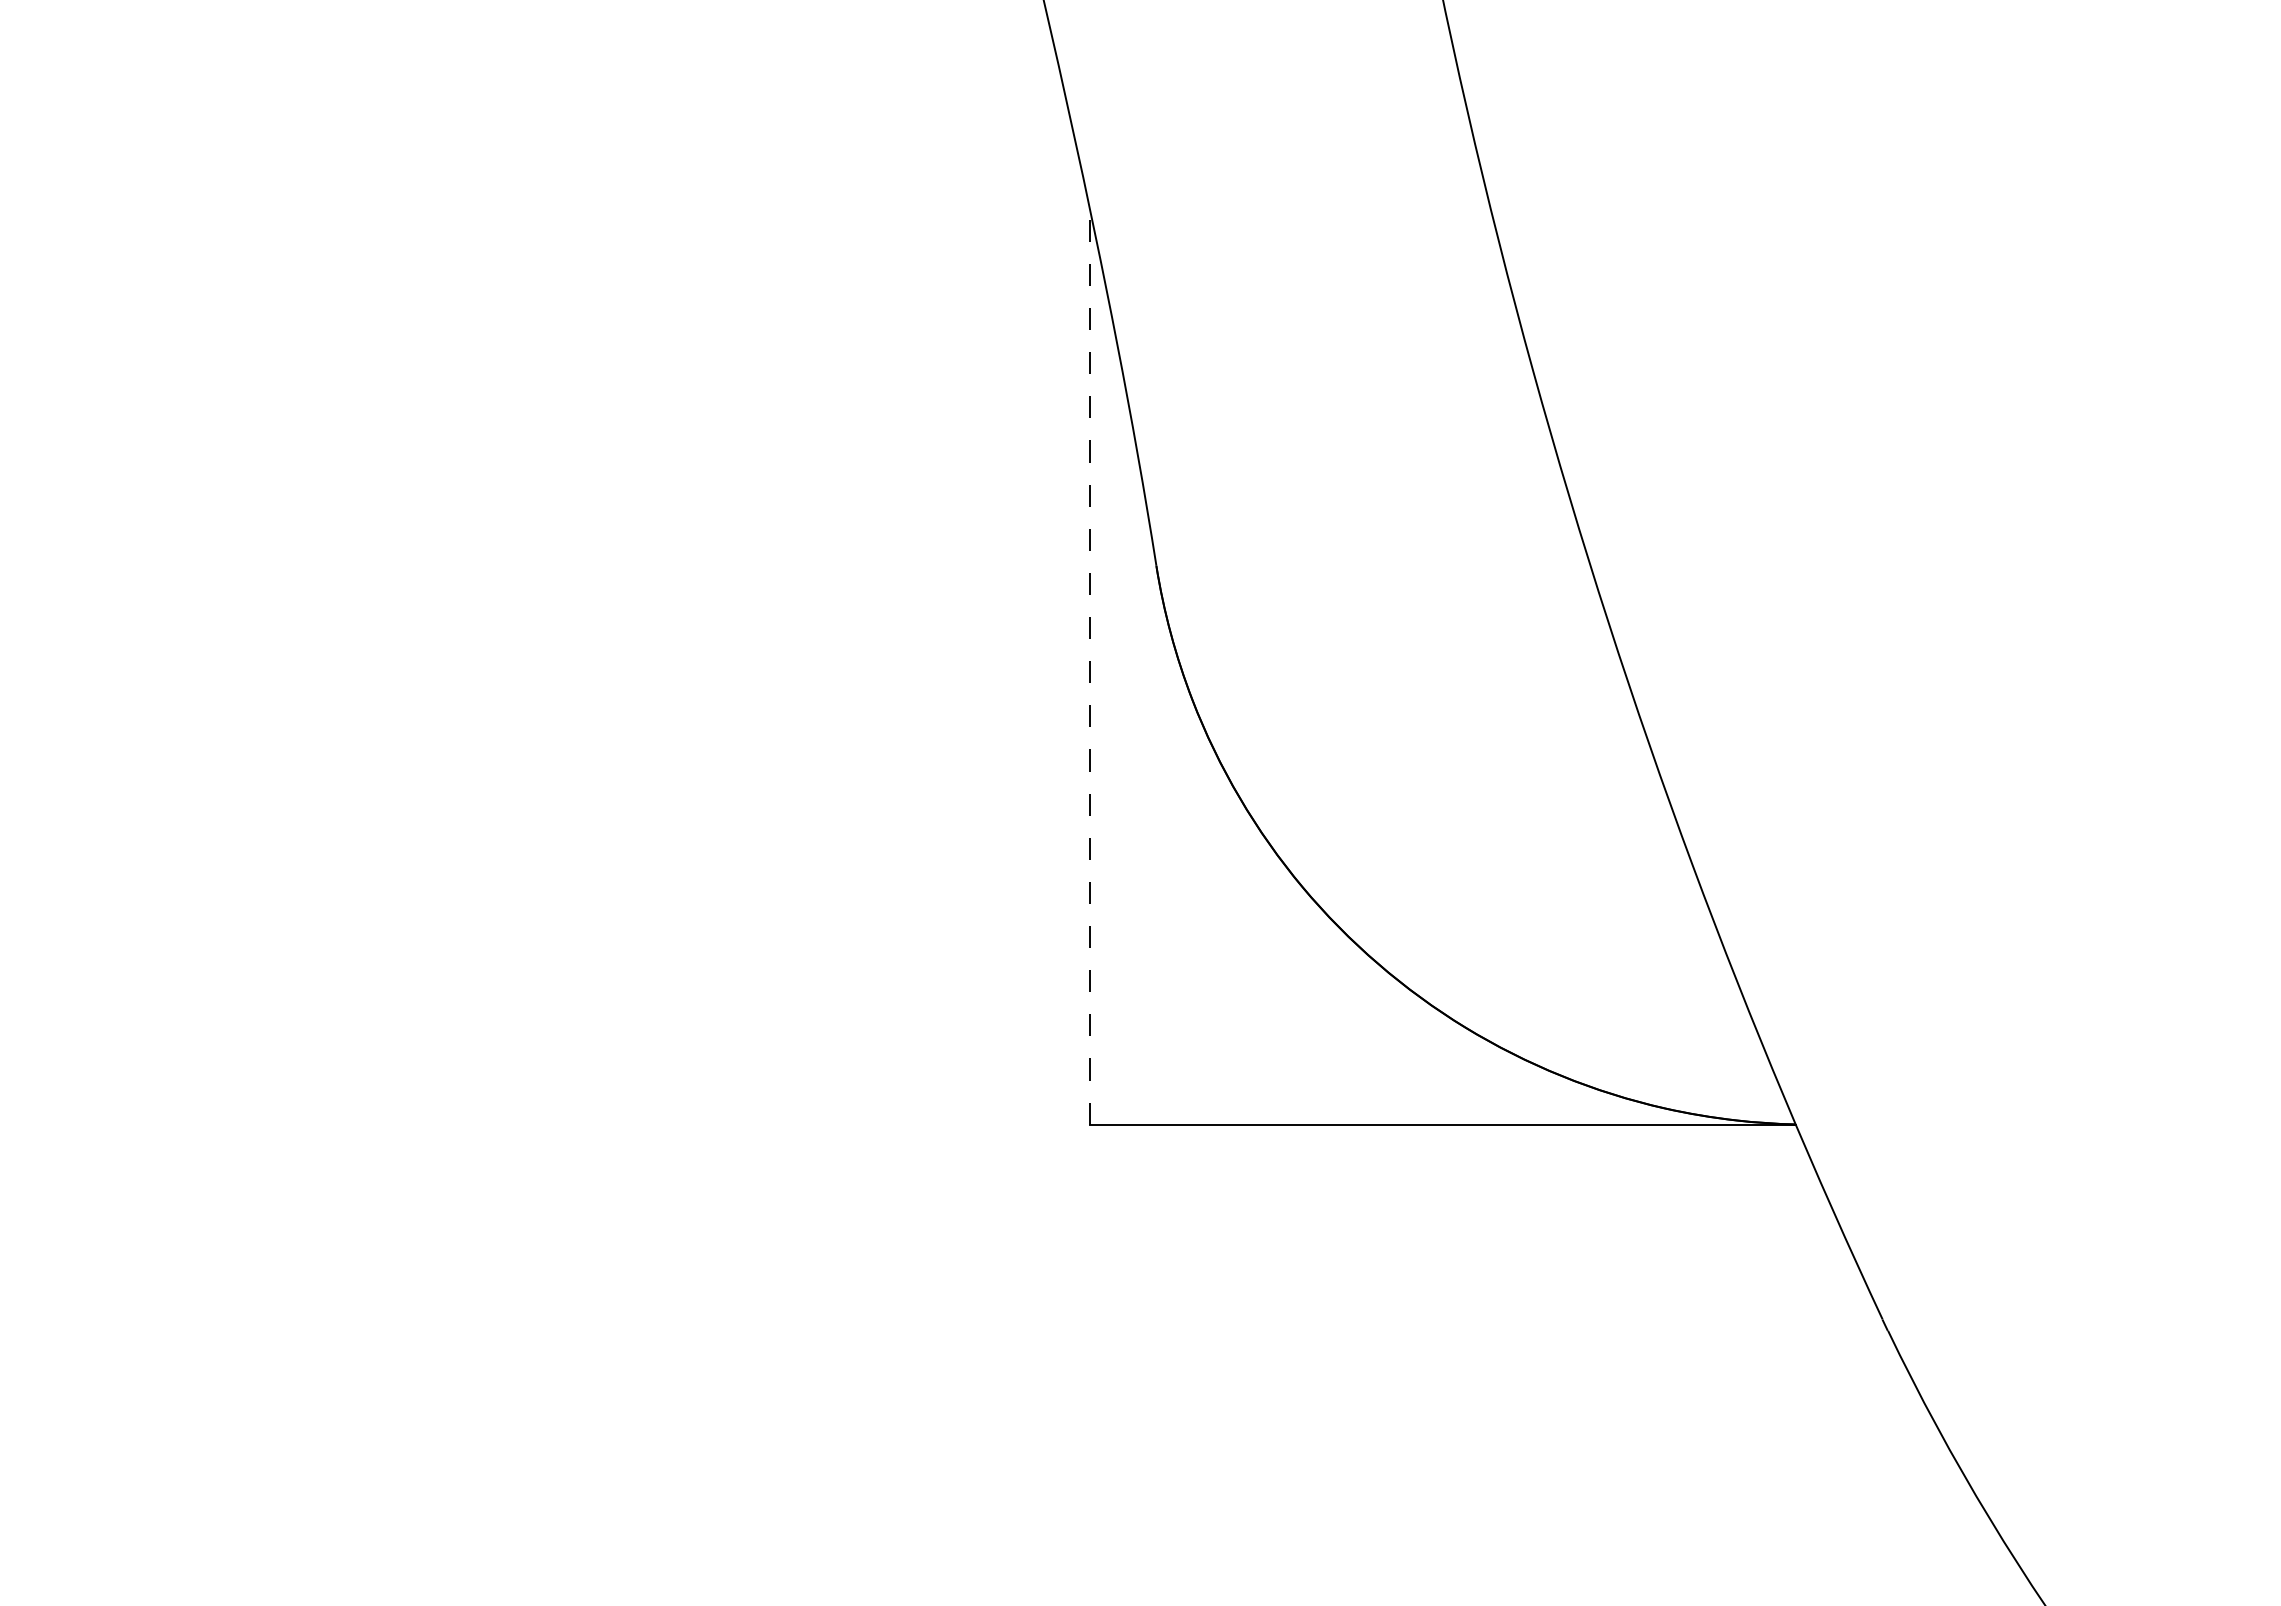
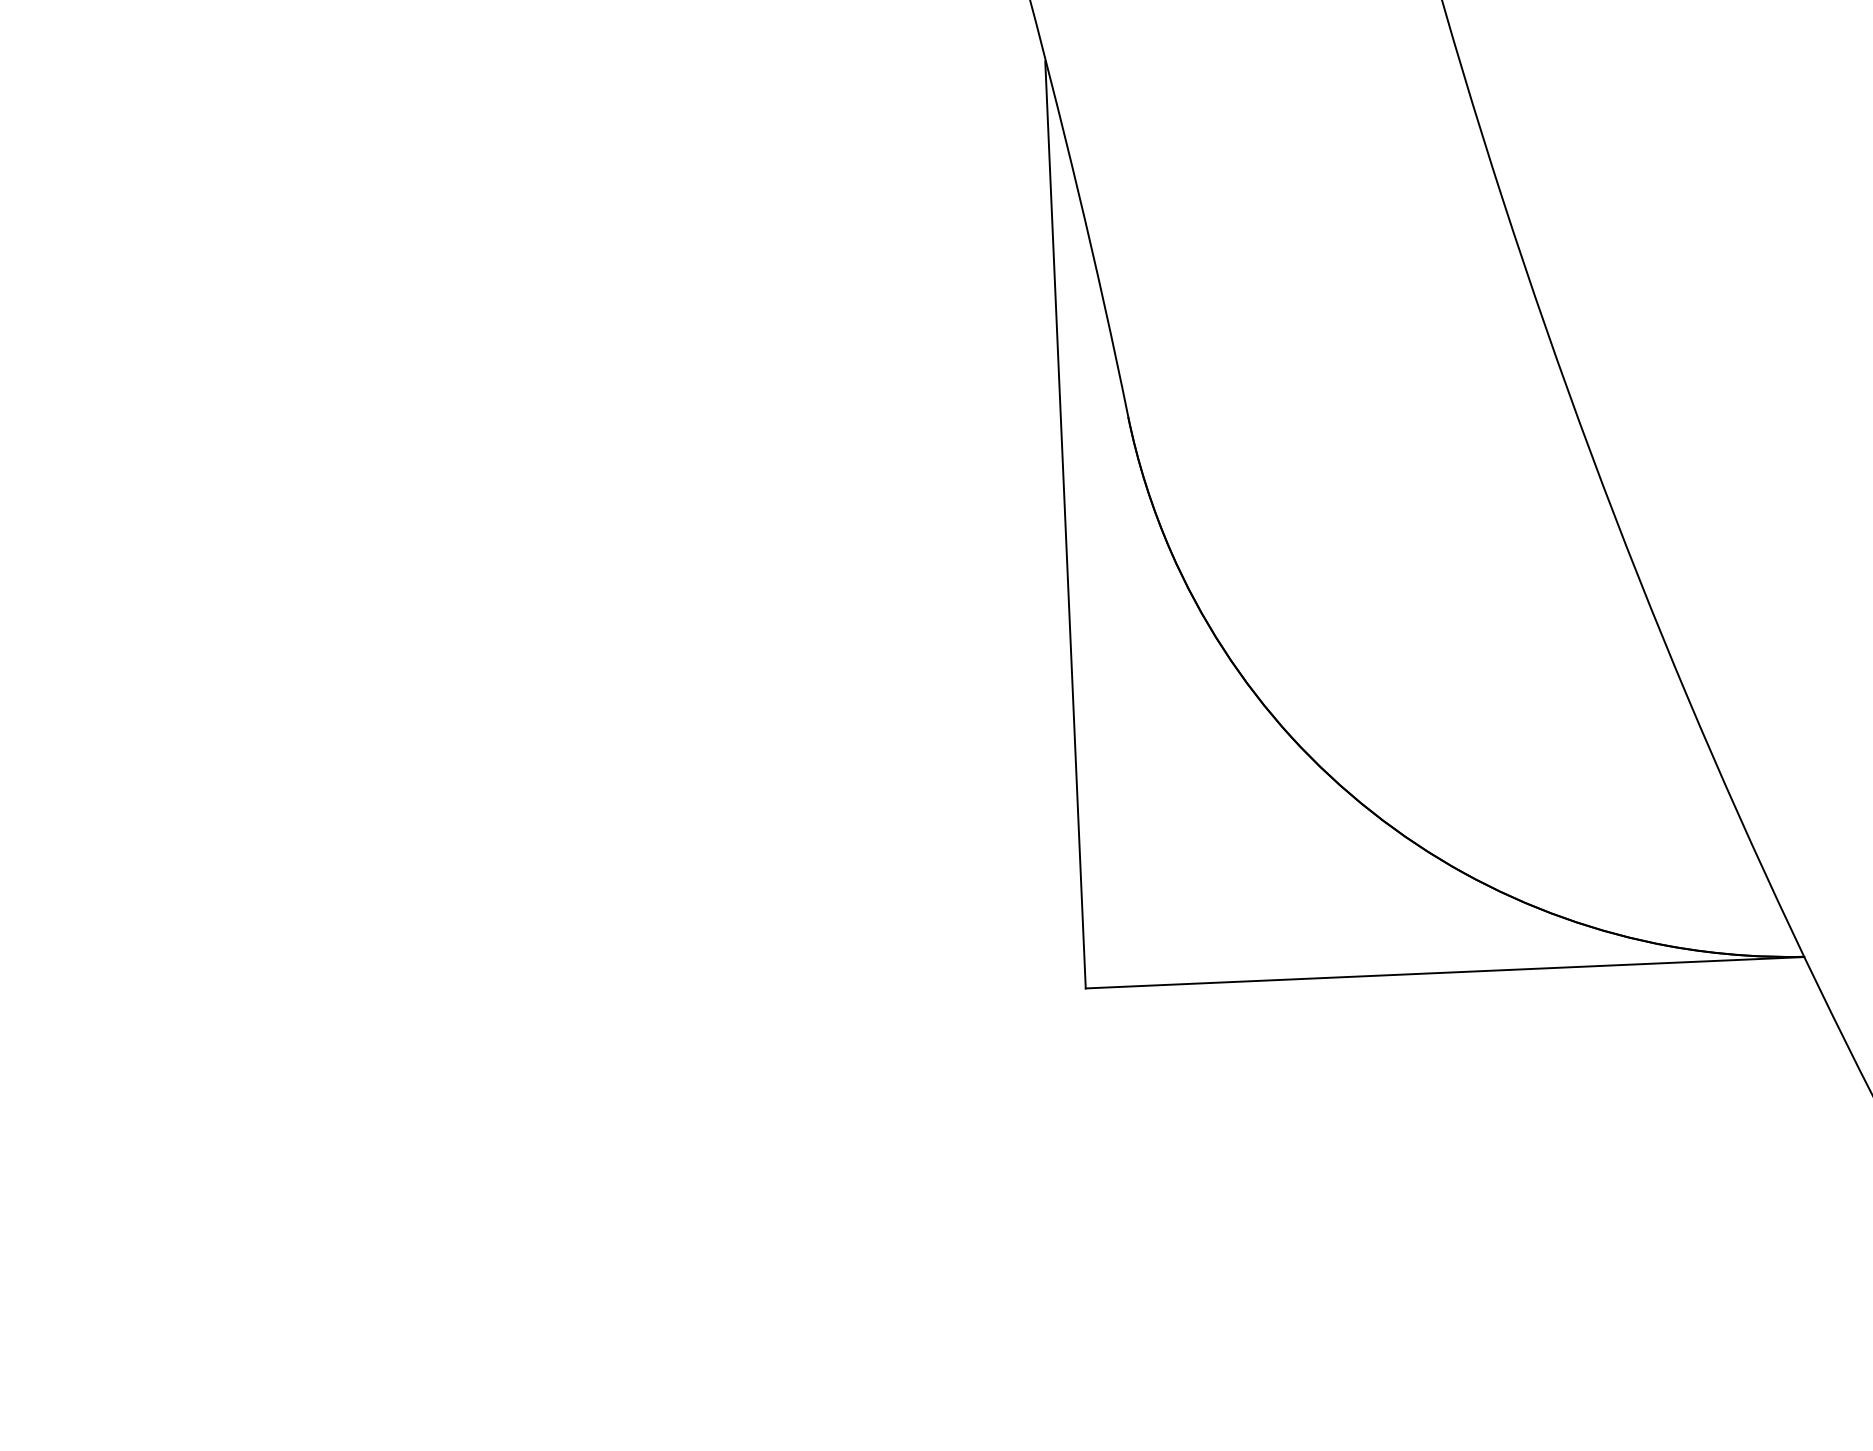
line: (1090, 669) -> (1065, 524), dashed -> solid

